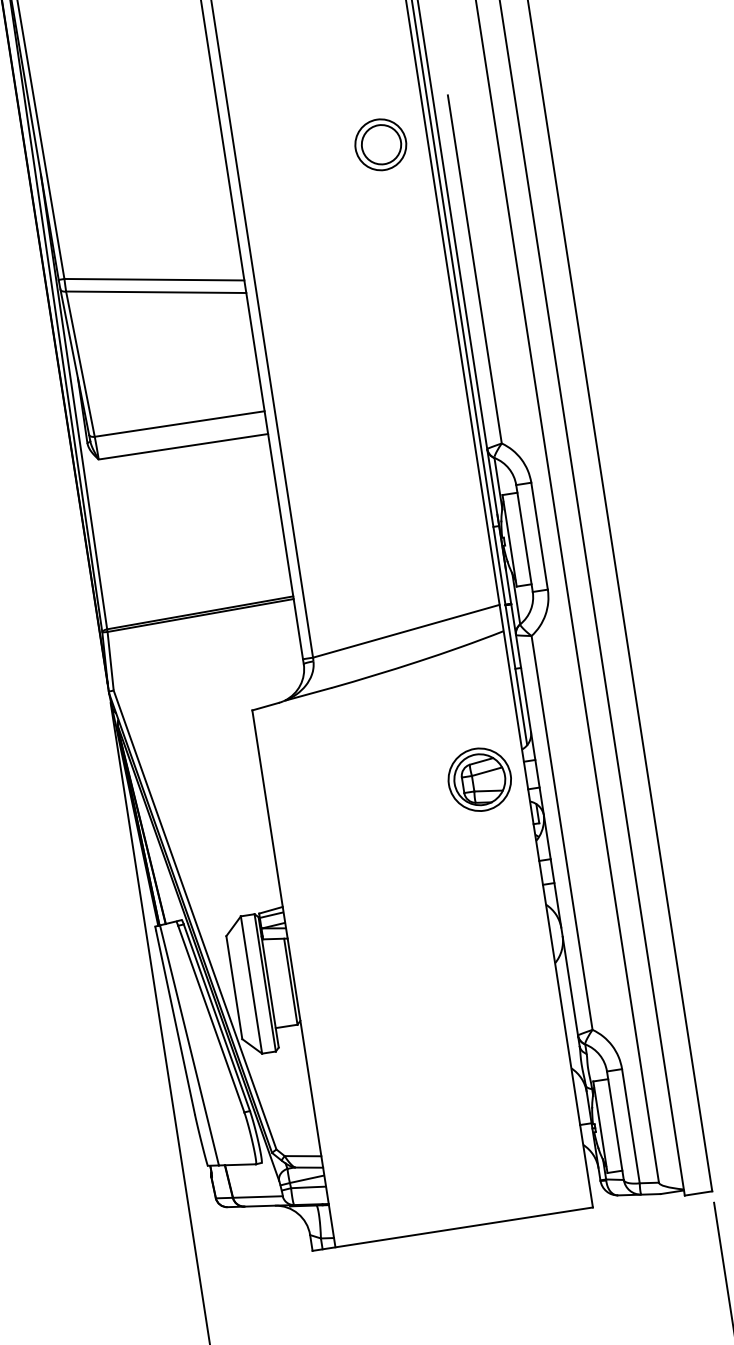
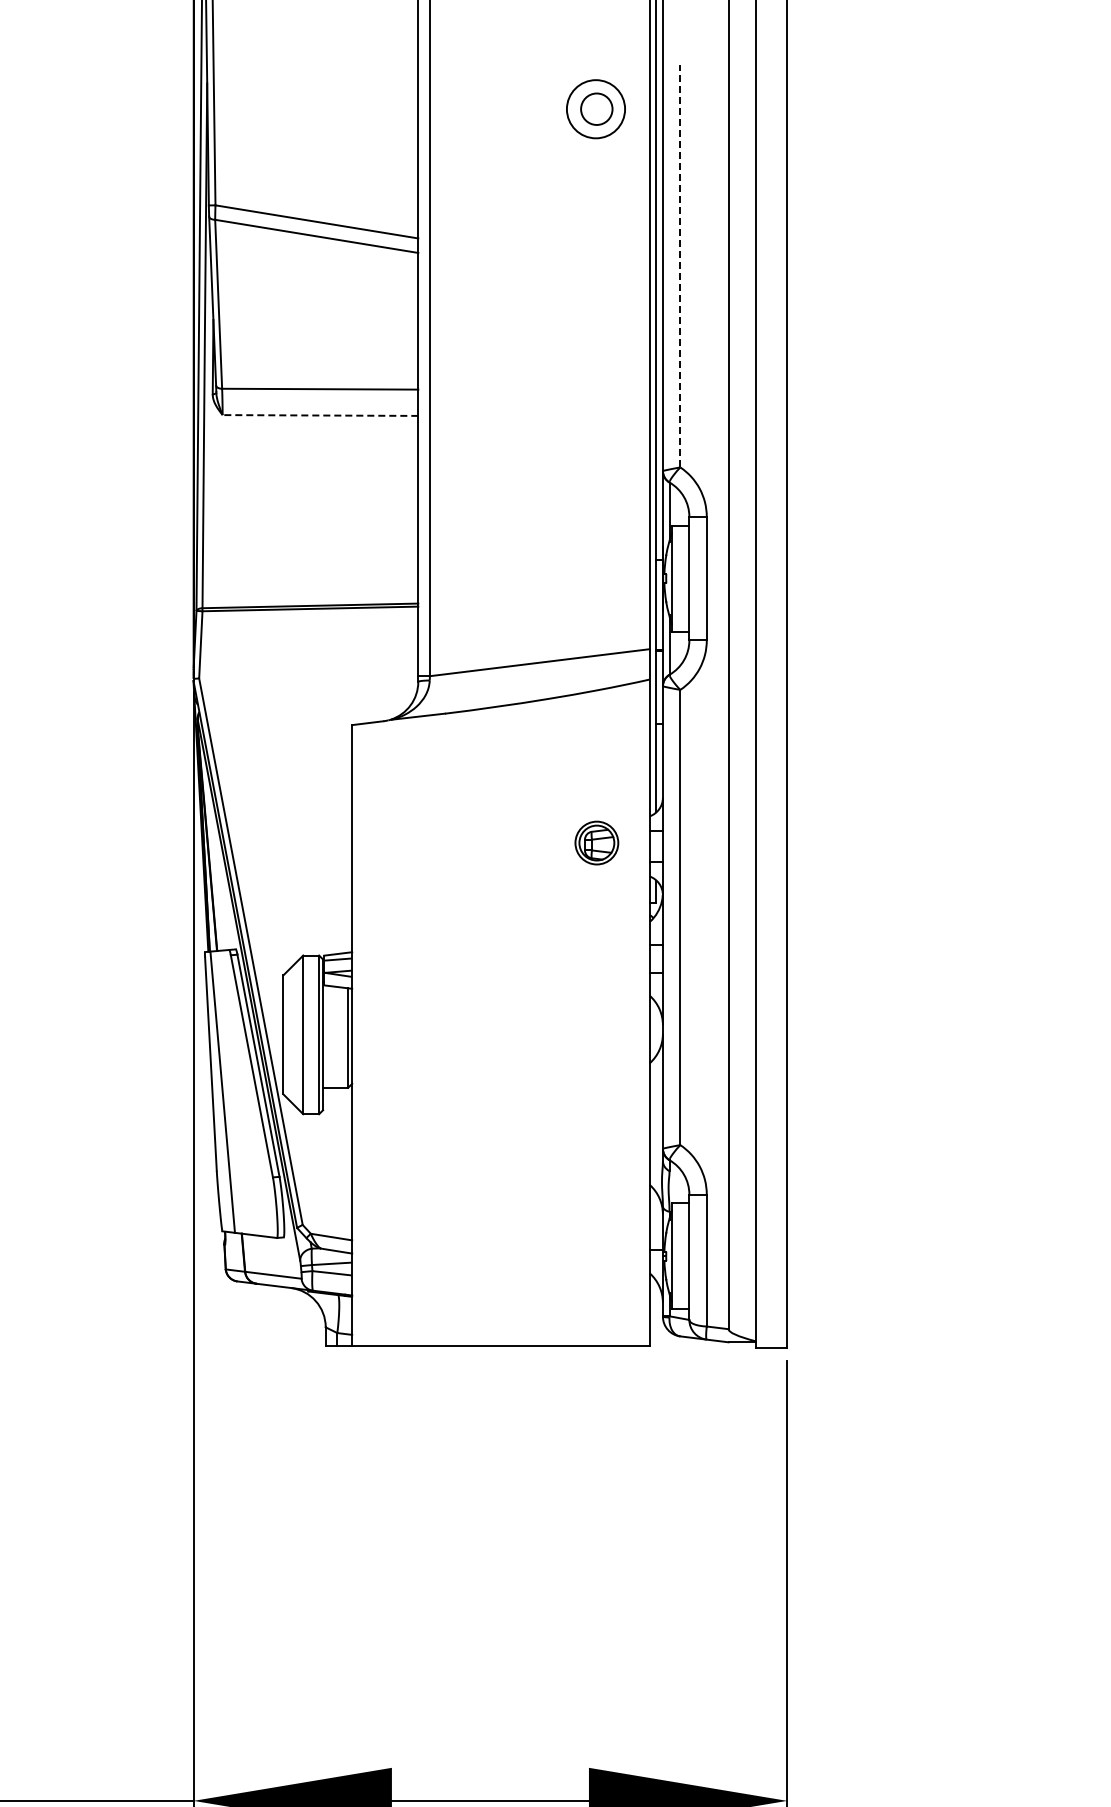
circle: (381, 144) -> (596, 108), size x0.7
line: (474, 268) -> (680, 265), solid -> dashed
line: (183, 446) -> (320, 415), solid -> dashed
part: (479, 779) -> (596, 842), size x0.6

